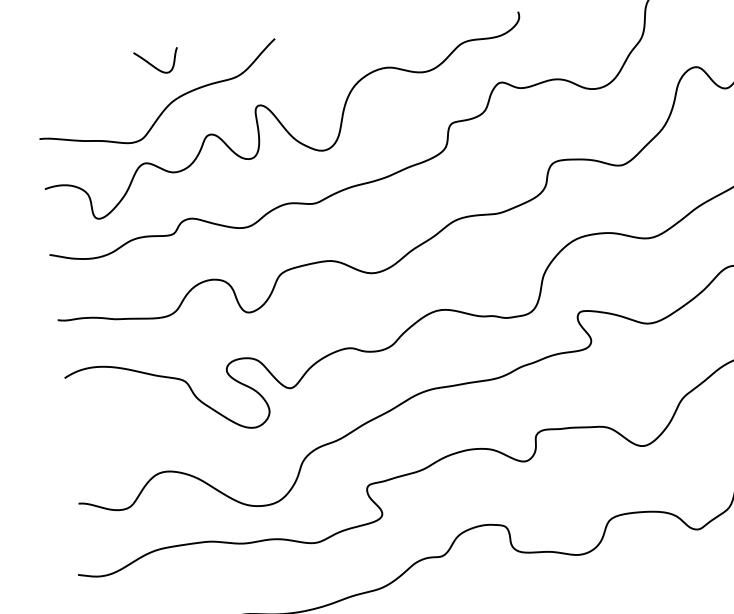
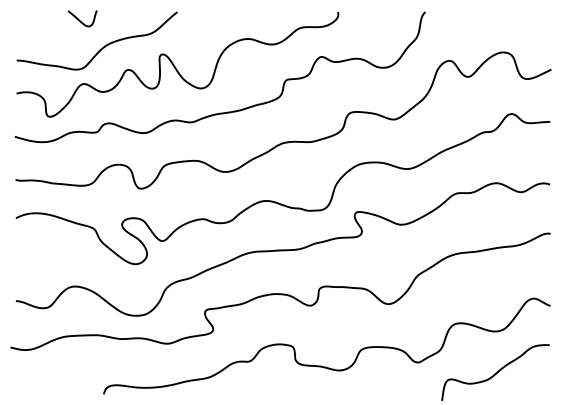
curve: (153, 65) -> (80, 20), moved

